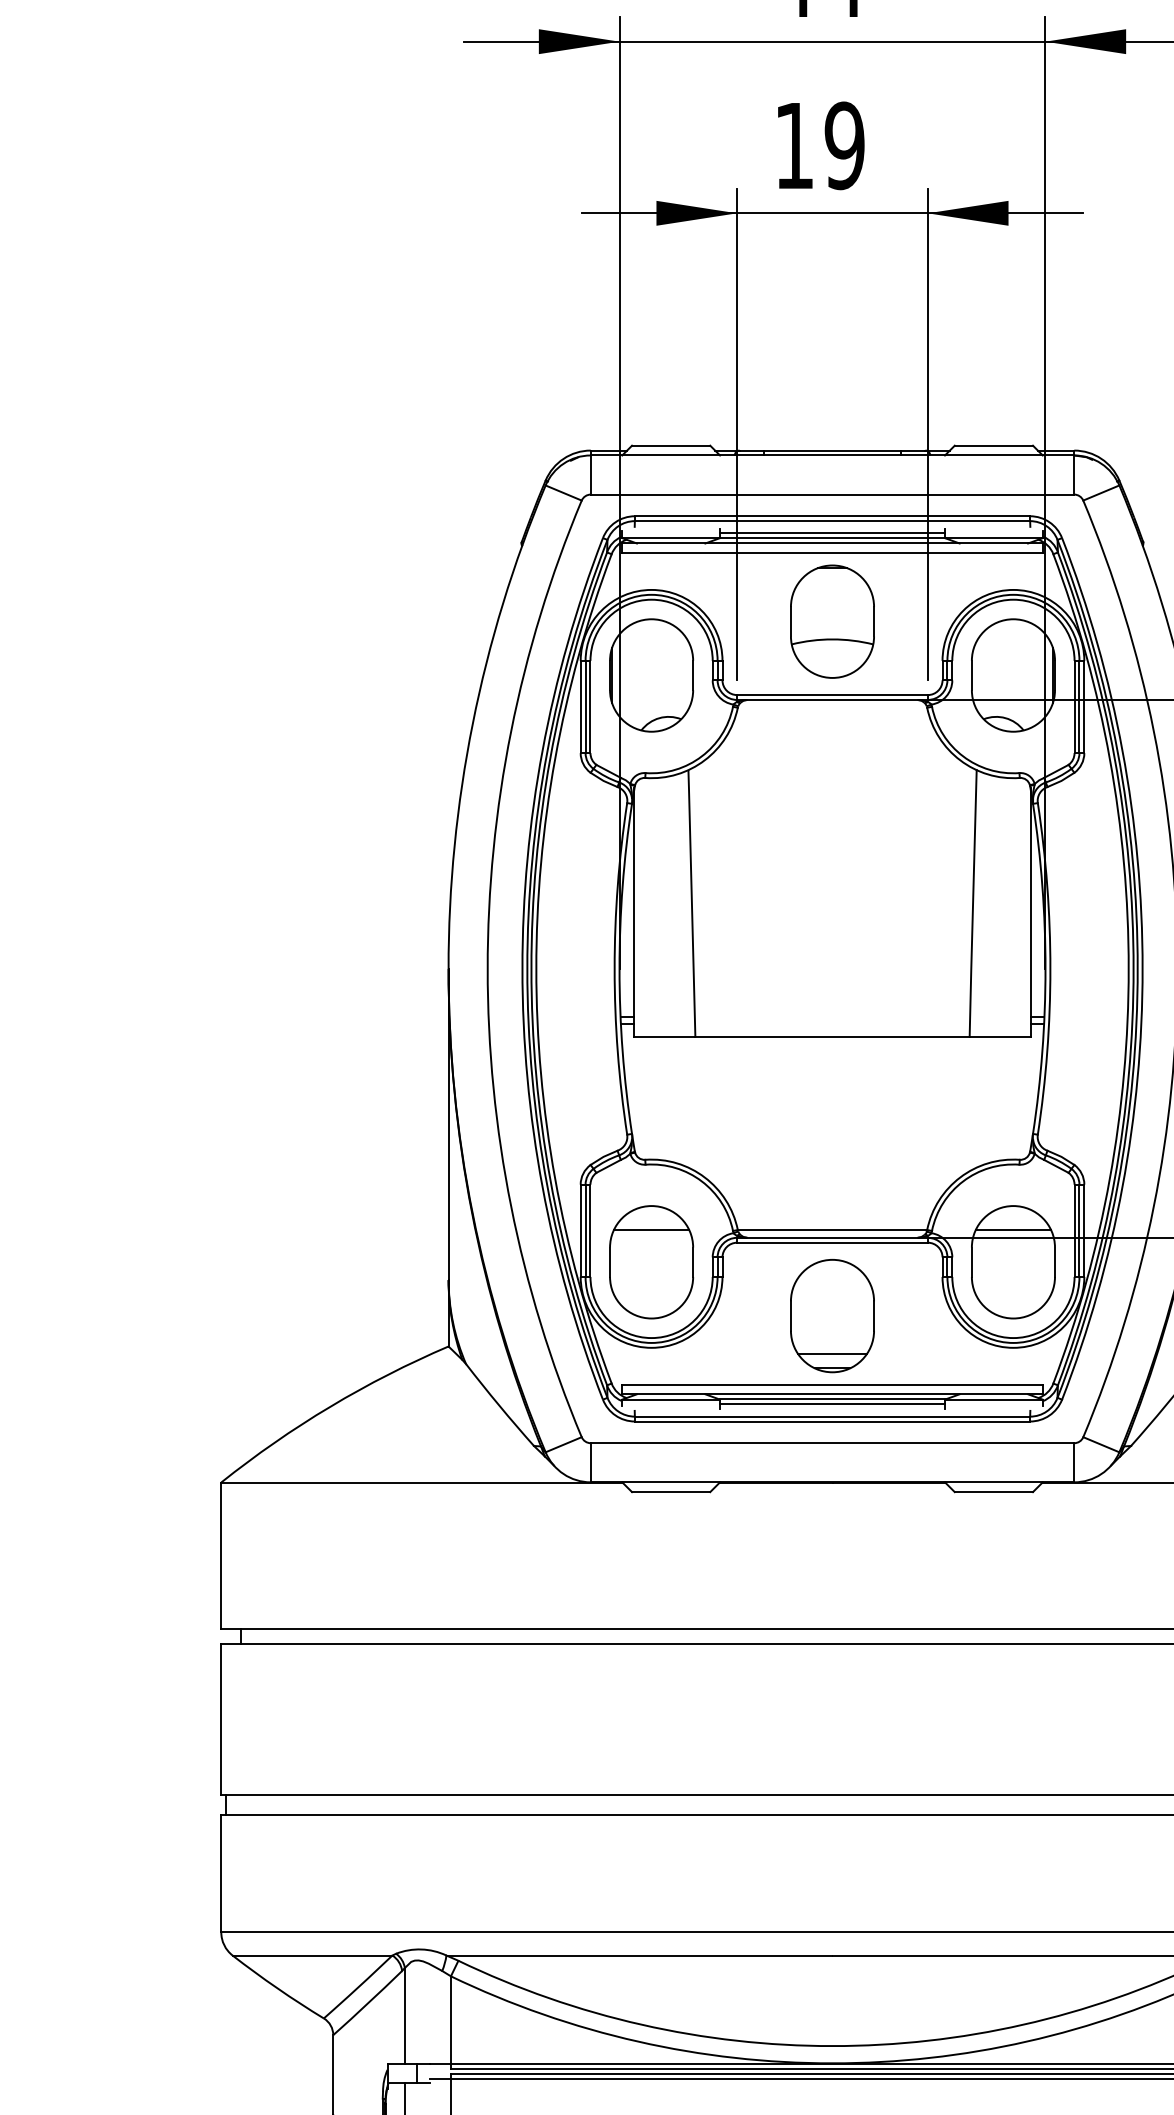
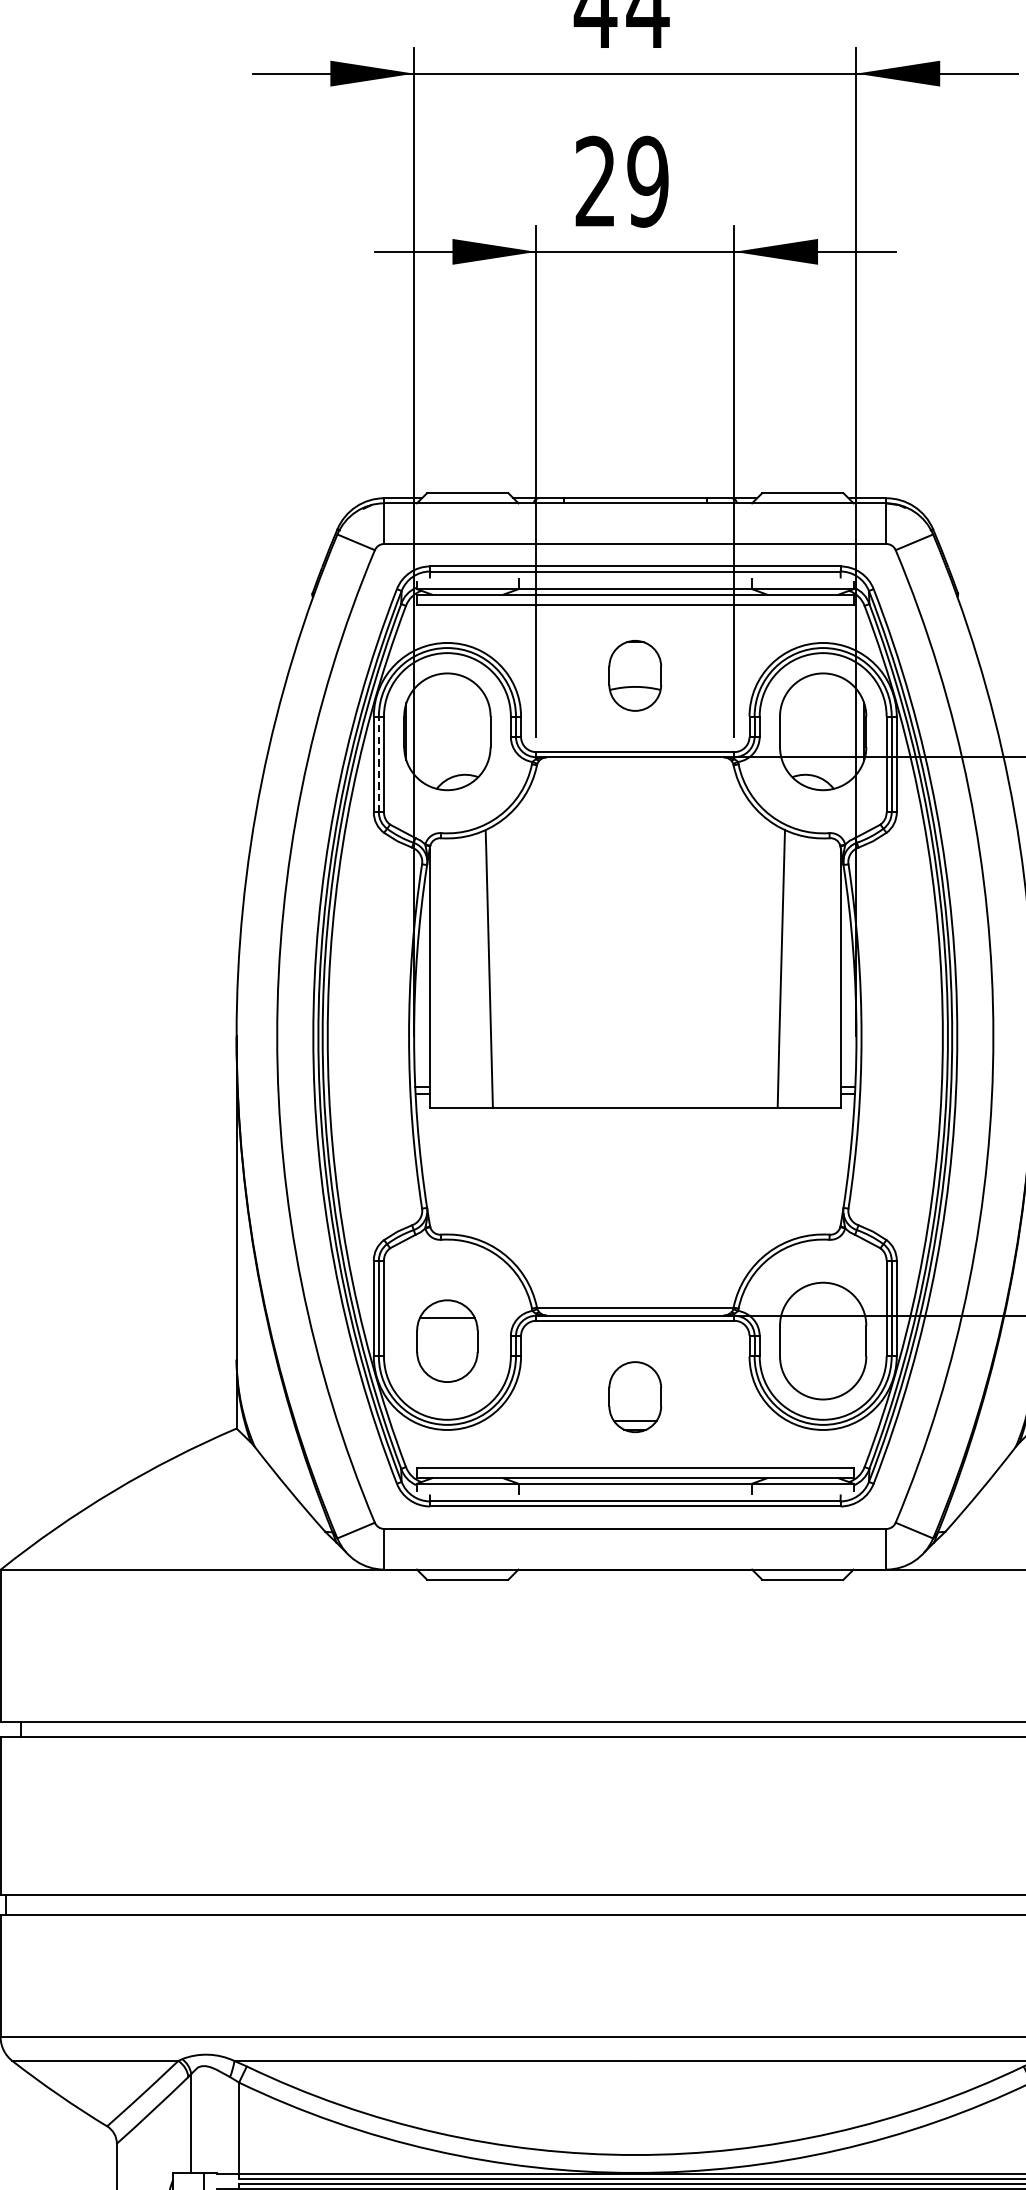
text: (793, 144) -> (594, 180), 19 -> 29
line: (832, 533) -> (635, 584), removed
part: (832, 621) -> (635, 675), size x0.6
line: (585, 706) -> (378, 763), solid -> dashed
line: (1013, 1230) -> (823, 1308), removed
part: (651, 1262) -> (447, 1341), size x0.7
part: (832, 1316) -> (635, 1397), size x0.6
line: (832, 1404) -> (635, 1488), removed

